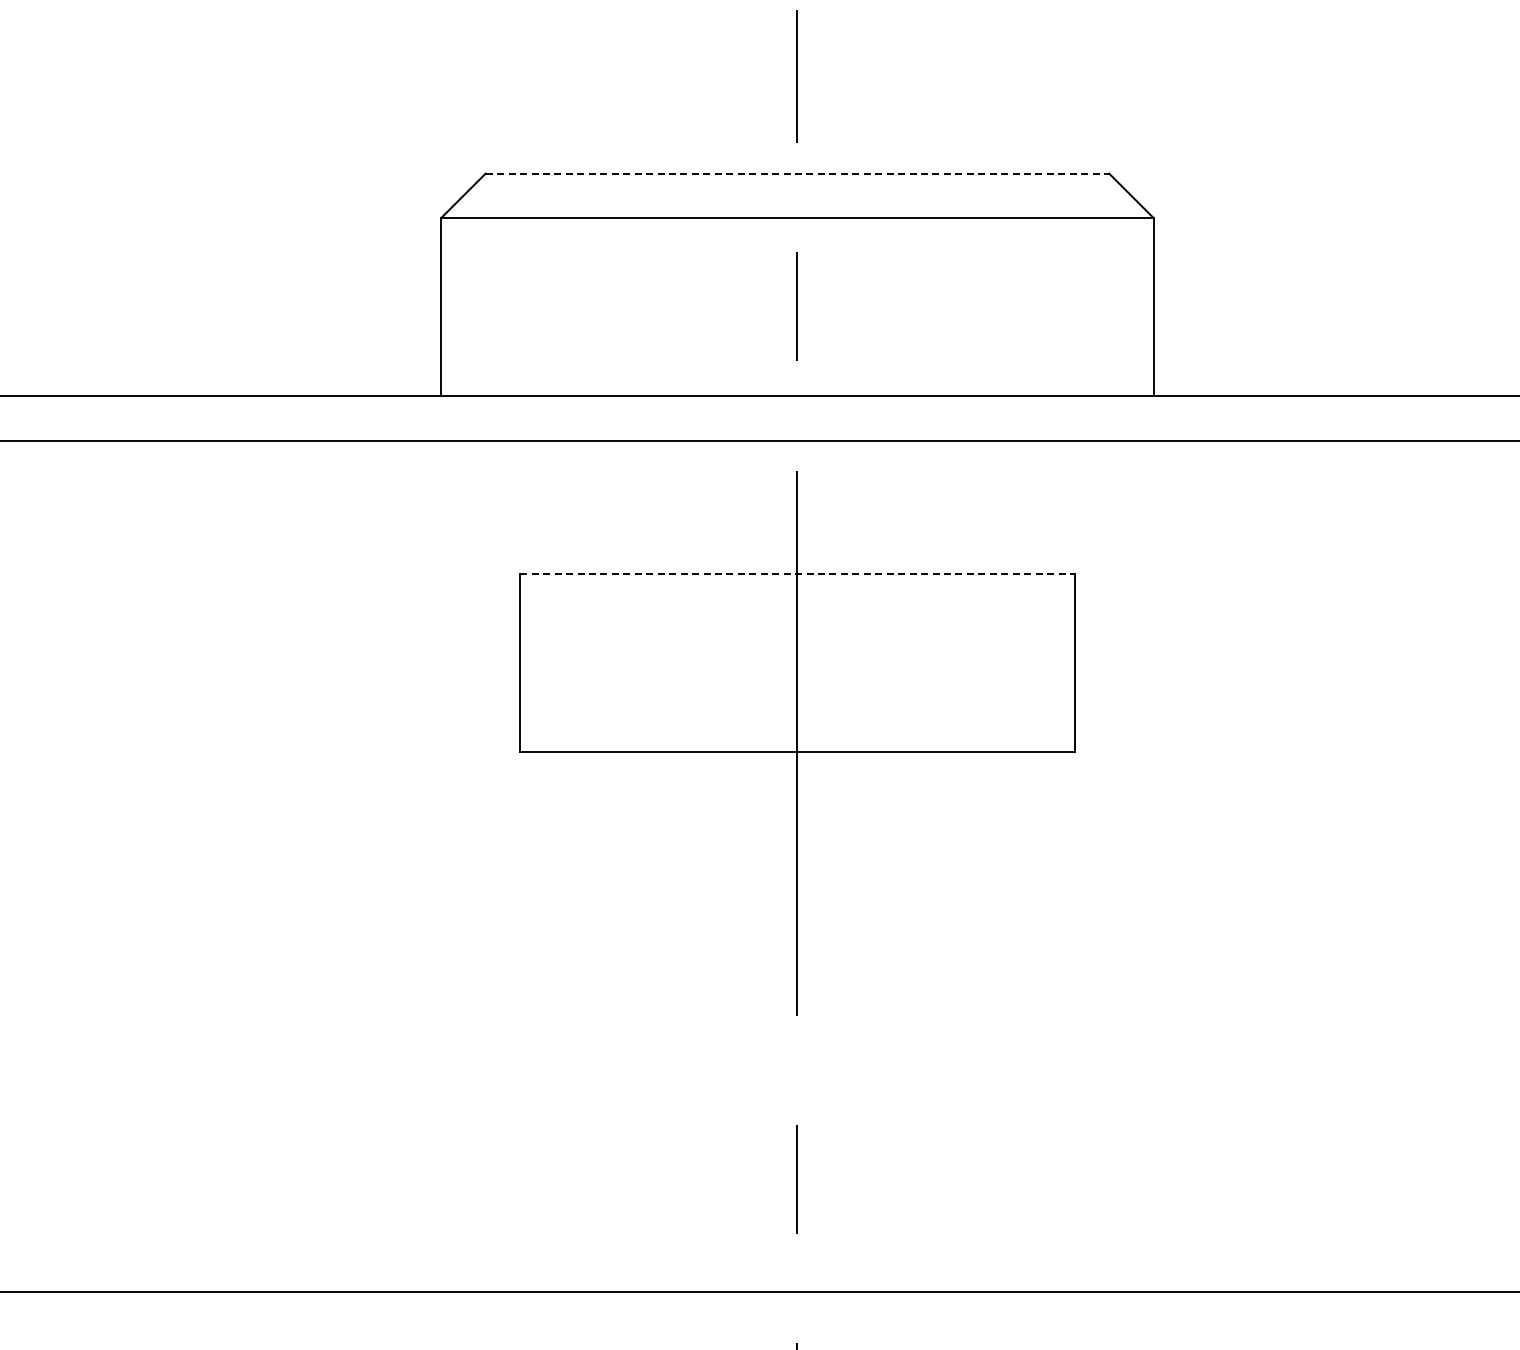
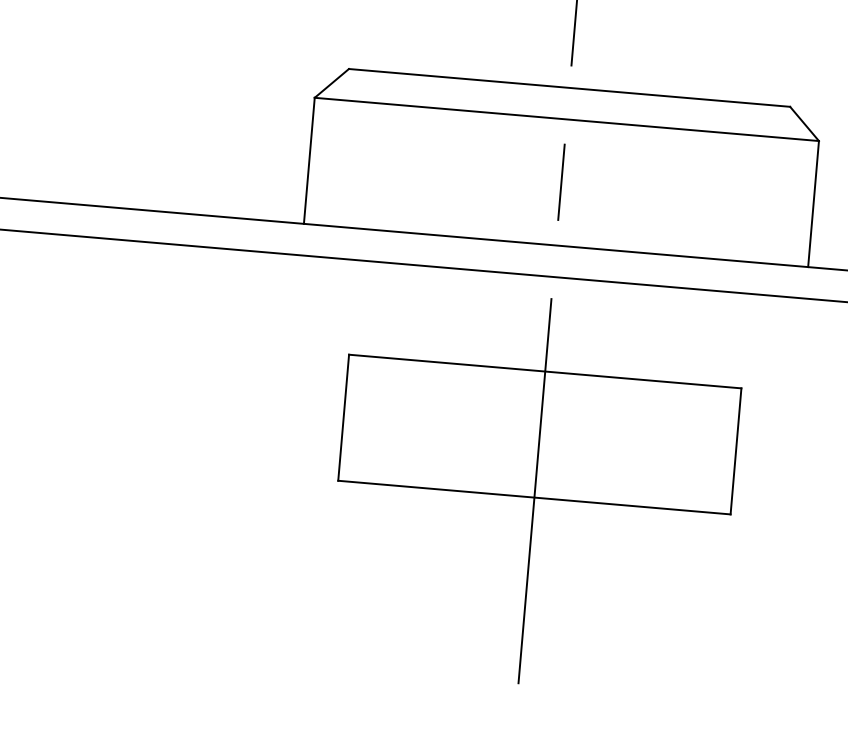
line: (797, 173) -> (569, 87), dashed -> solid
line: (797, 574) -> (545, 371), dashed -> solid

